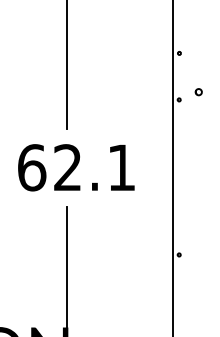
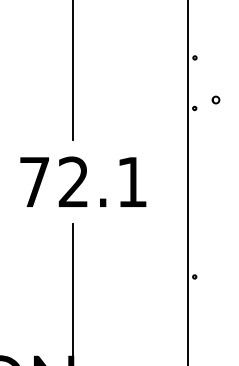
text: (32, 167) -> (35, 181), 62.1 -> 72.1

